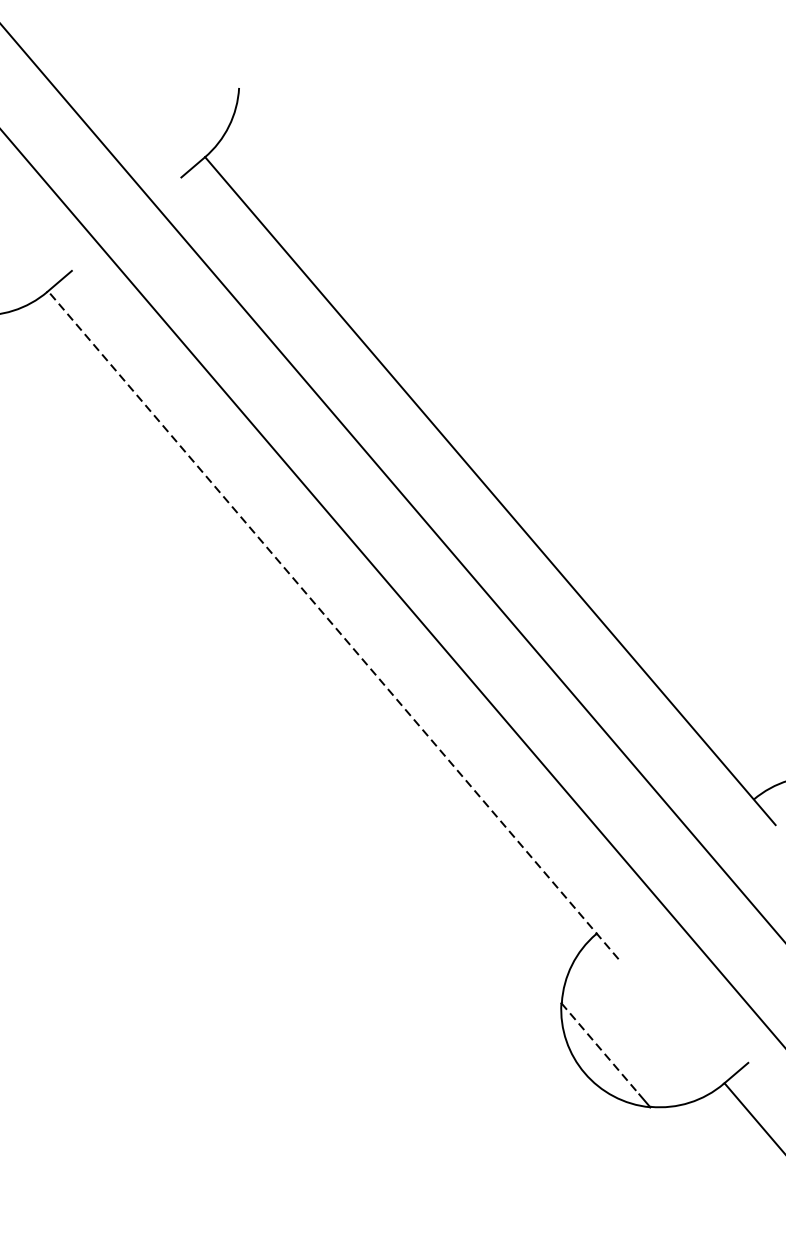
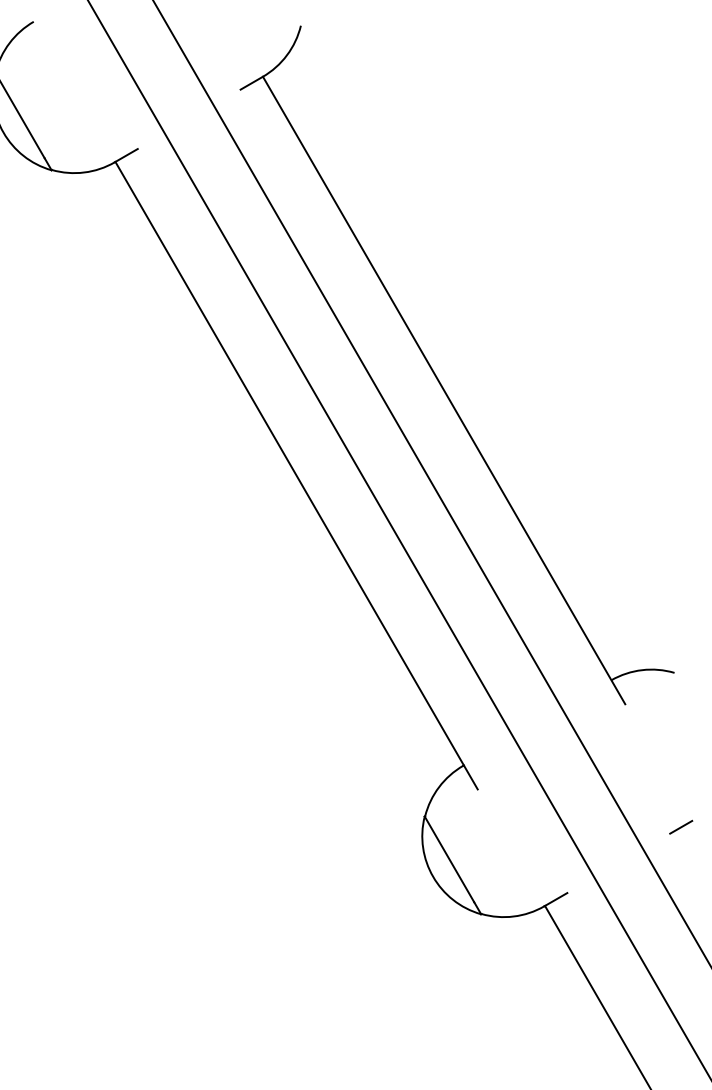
line: (333, 625) -> (296, 475), dashed -> solid
line: (600, 1048) -> (449, 859), dashed -> solid

